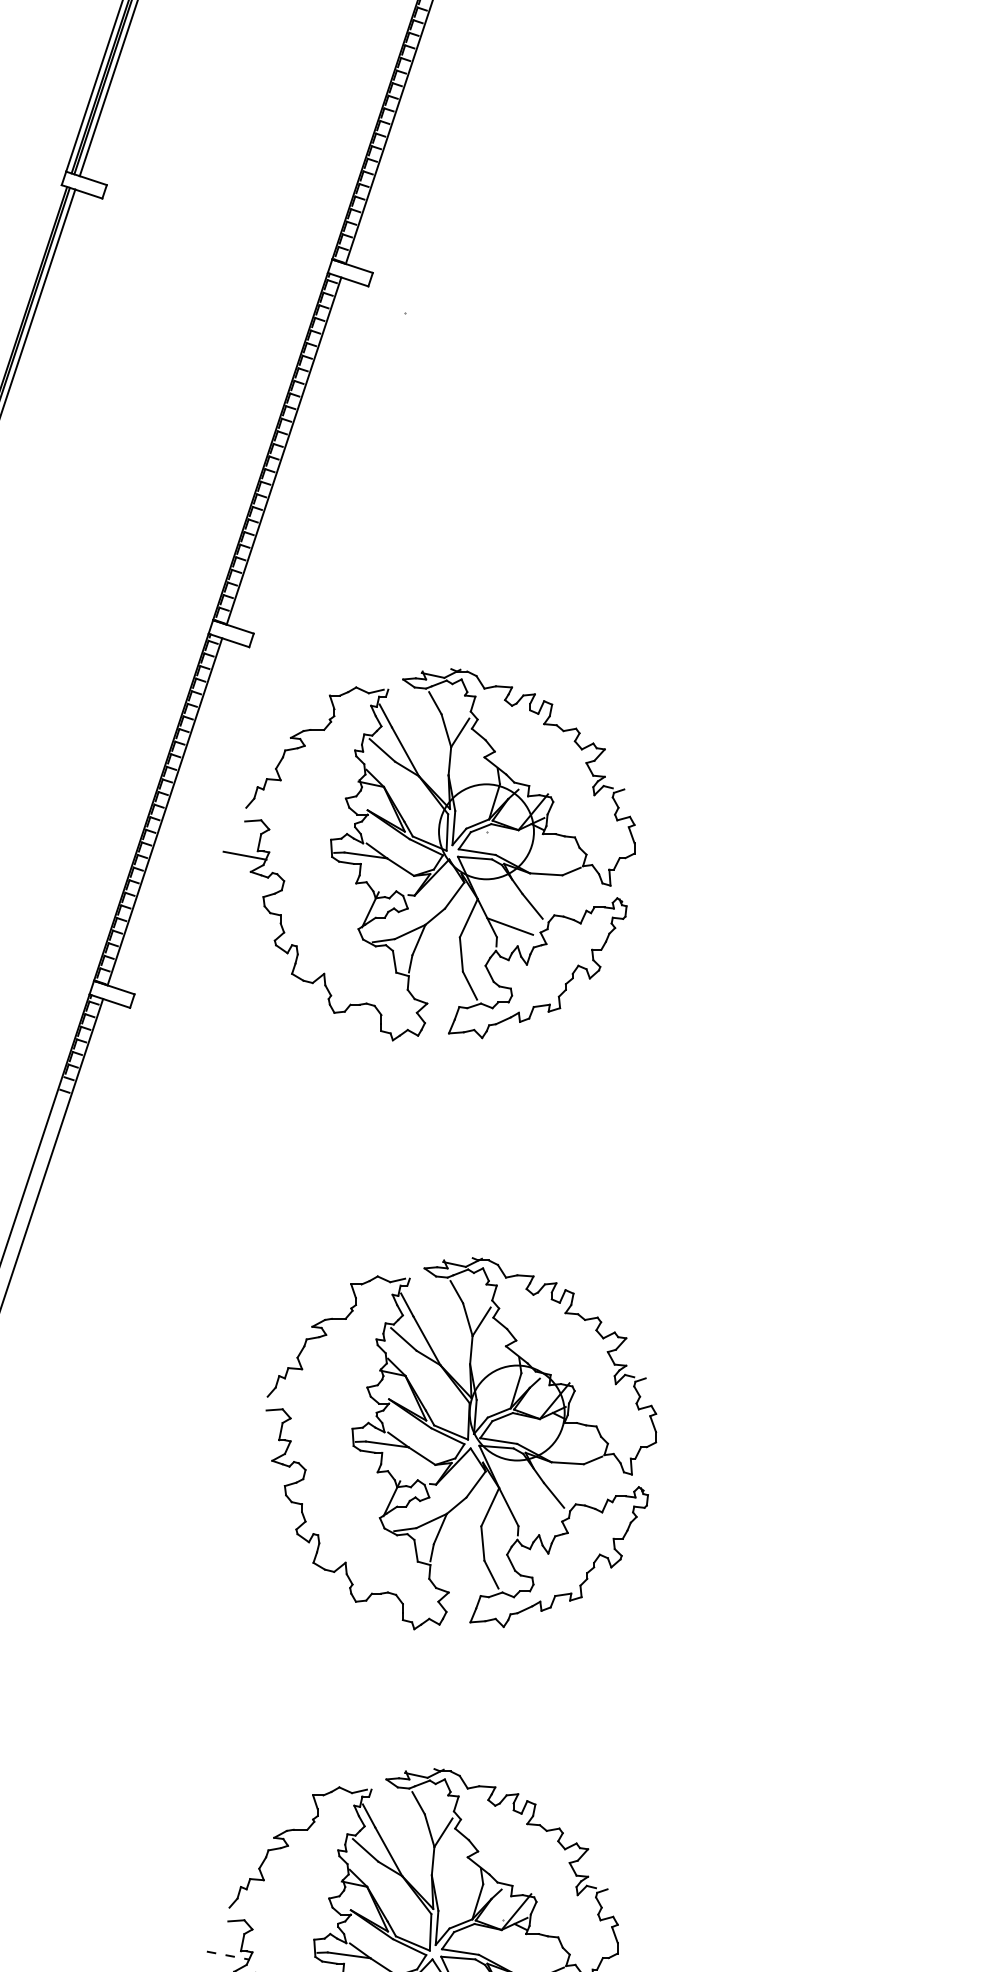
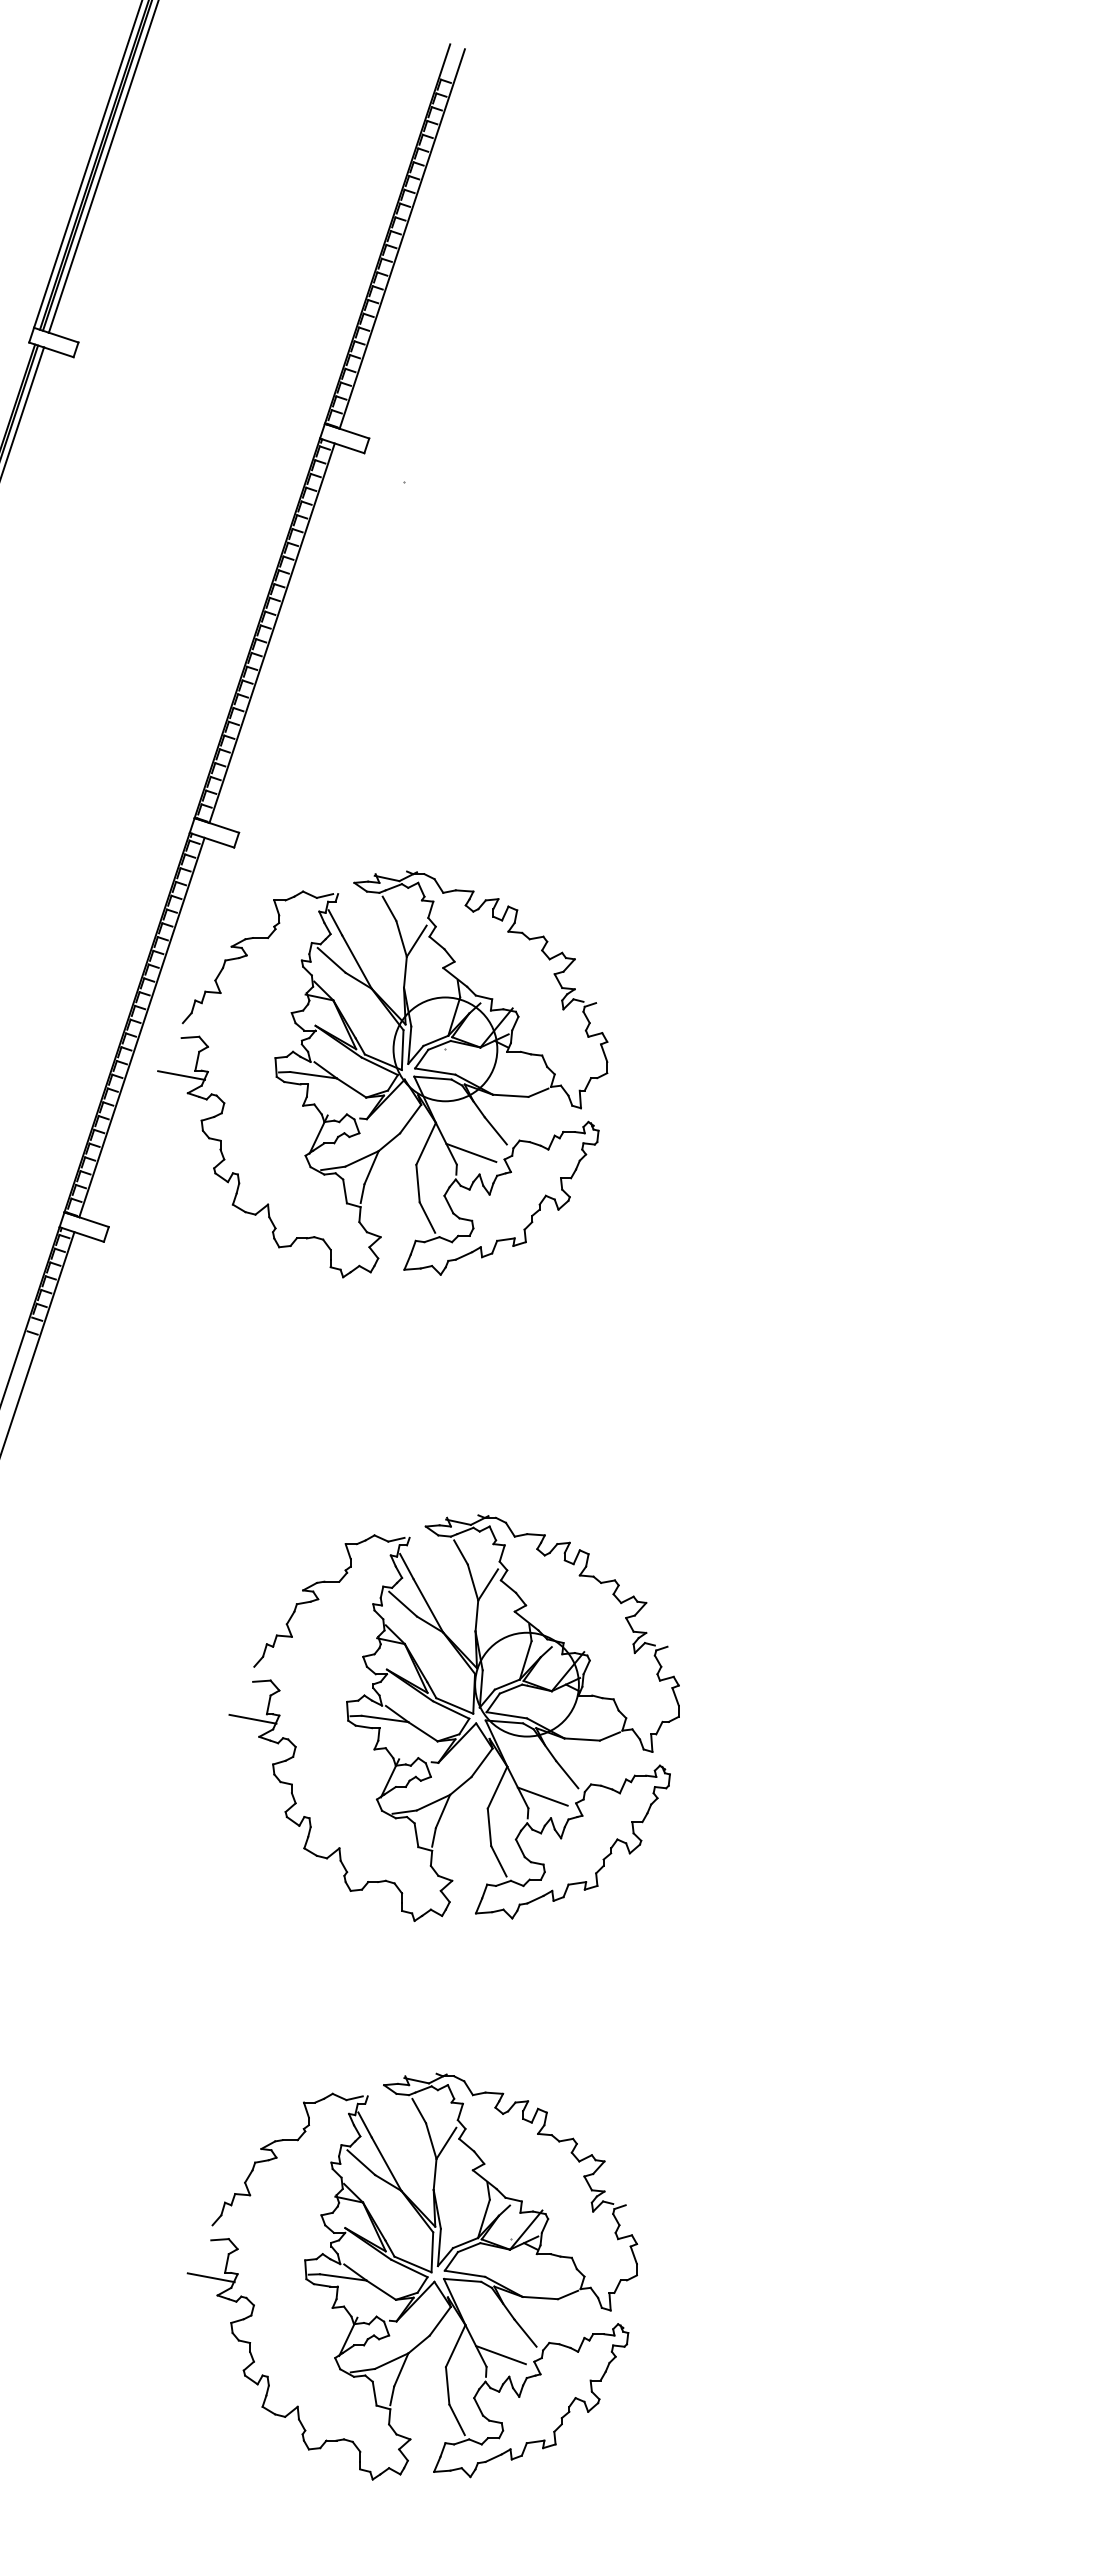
part: (428, 854) -> (382, 1074), moved
line: (266, 1443) -> (252, 1718), added
line: (531, 1515) -> (542, 1796), added
line: (228, 1955) -> (211, 2277), dashed -> solid

